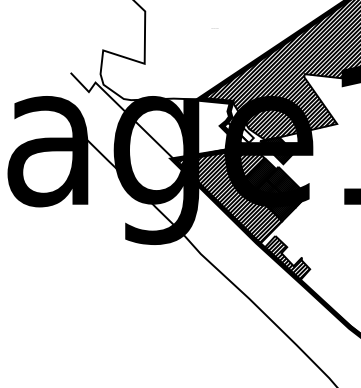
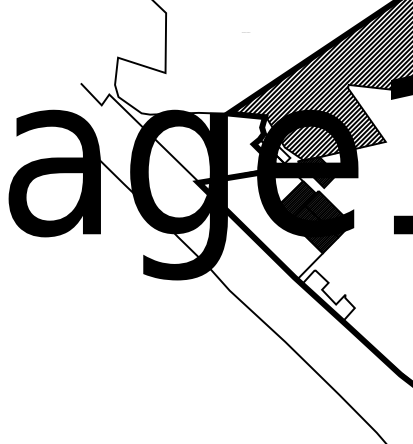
hatch: (228, 193) -> (261, 221), removed
hatch: (288, 259) -> (329, 296), removed

